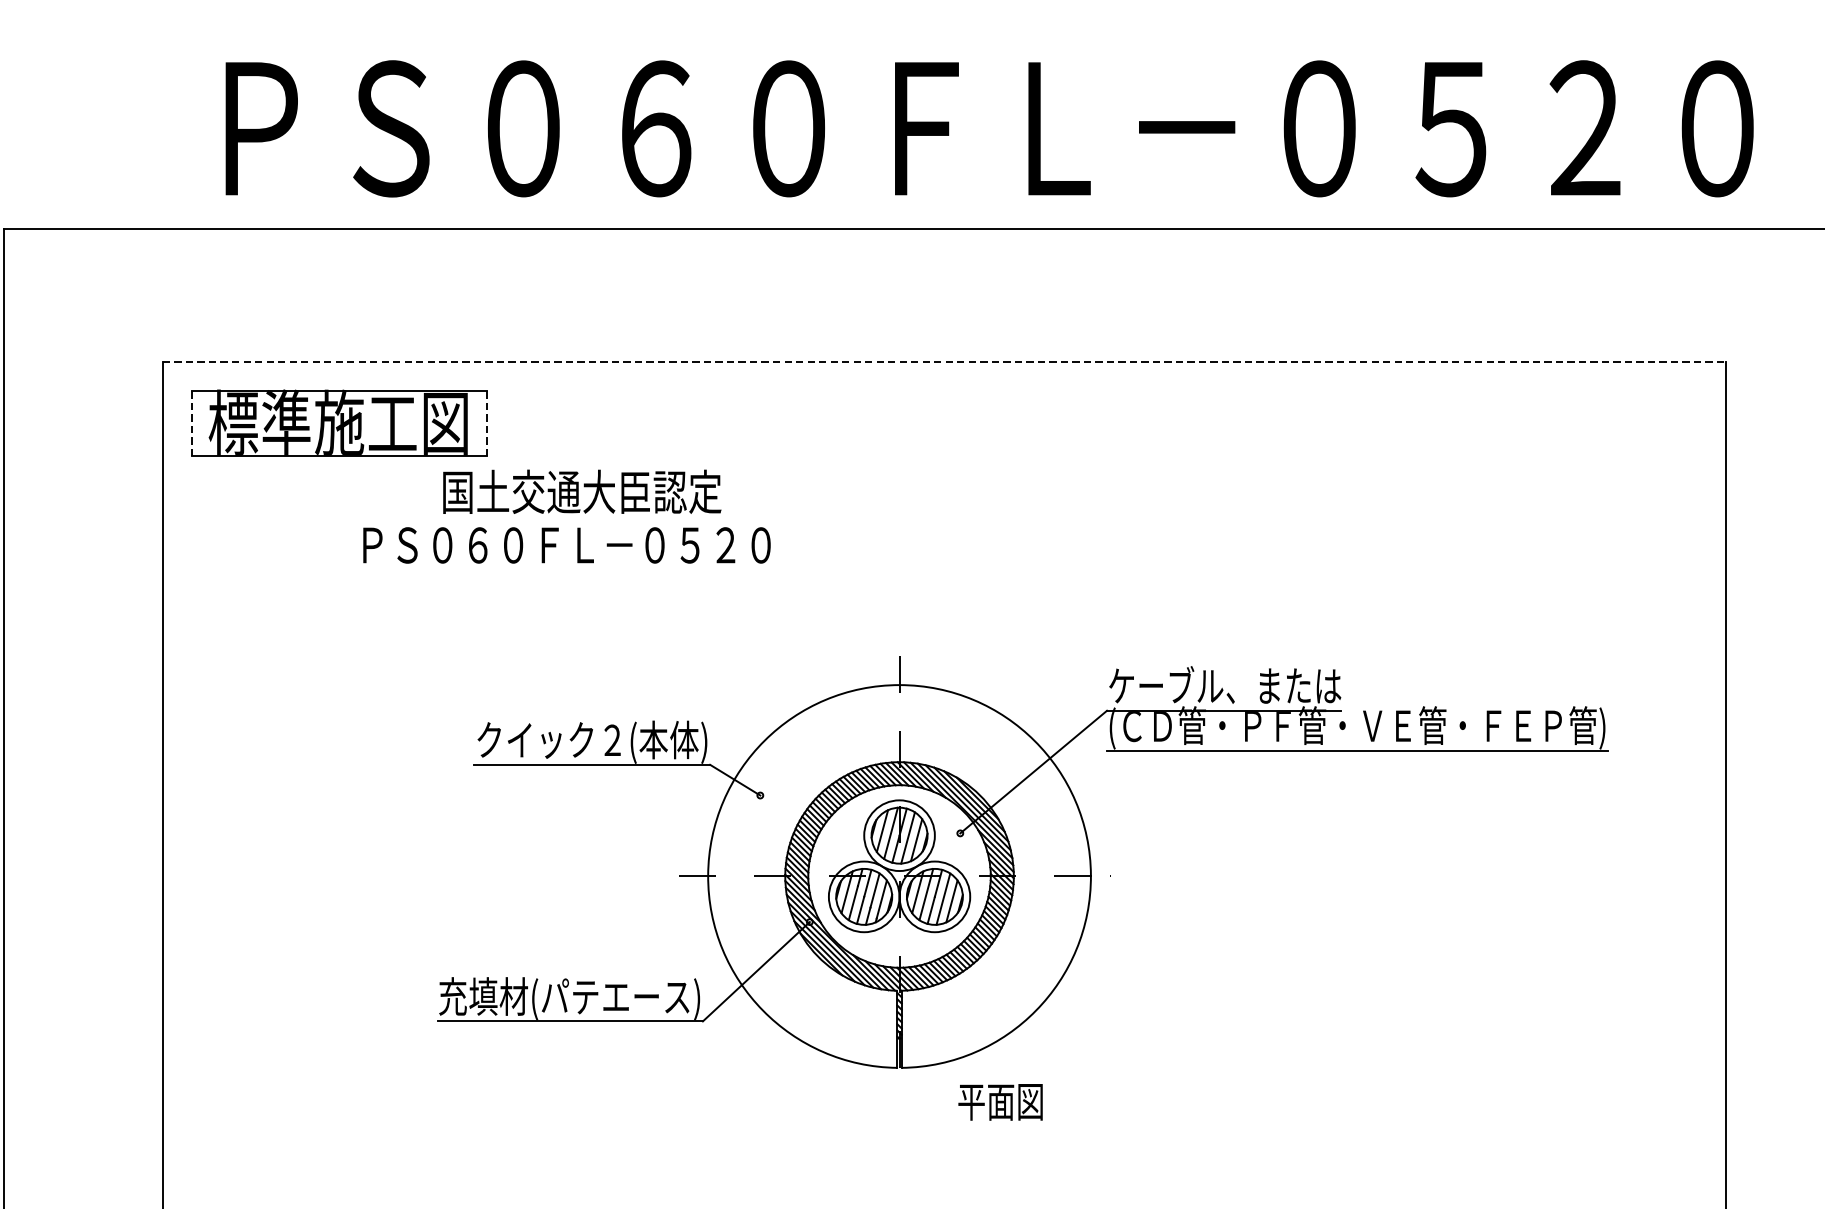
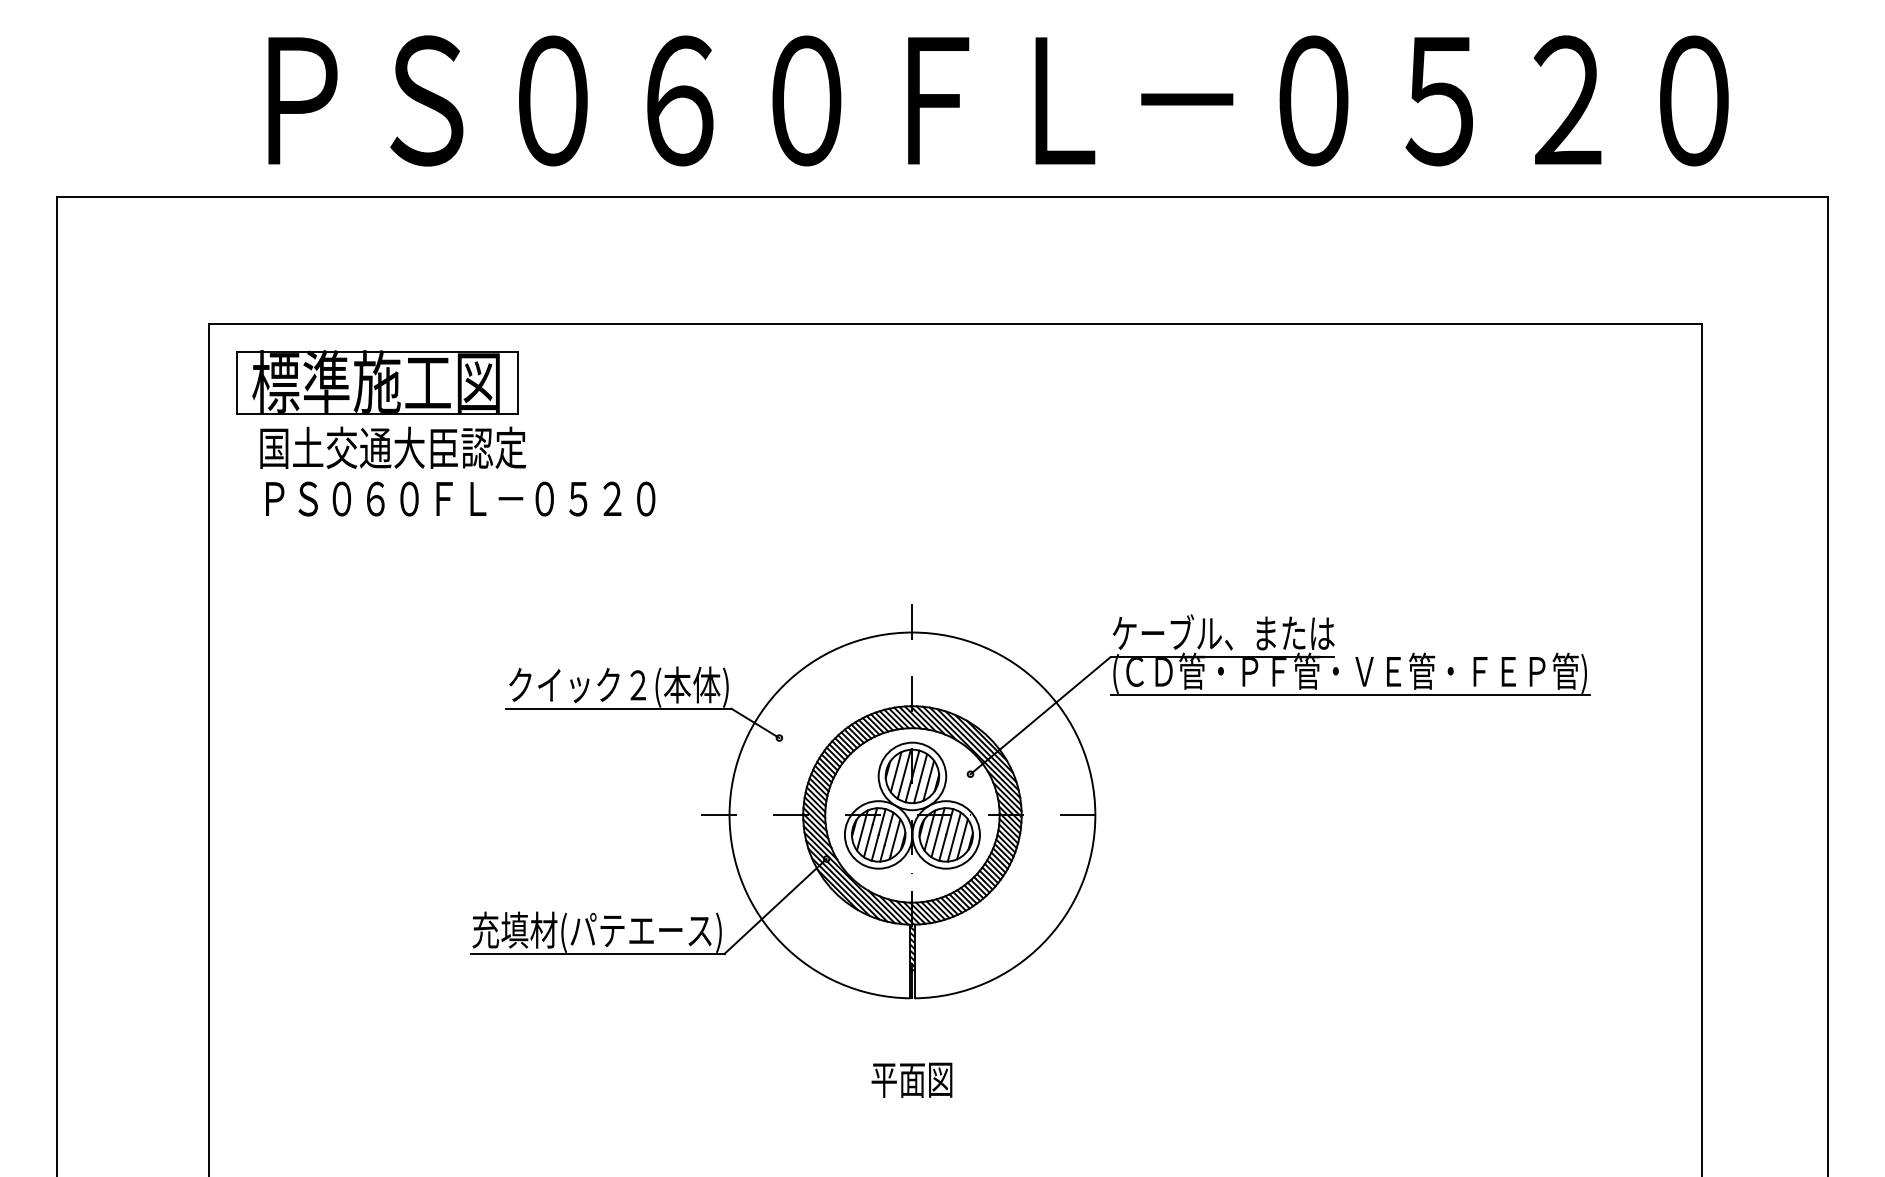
line: (944, 361) -> (955, 323), dashed -> solid
line: (192, 423) -> (236, 382), dashed -> solid
line: (487, 423) -> (518, 382), dashed -> solid
text: (582, 491) -> (393, 447), moved
text: (566, 544) -> (460, 498), moved
text: (1000, 1101) -> (911, 1079), moved

